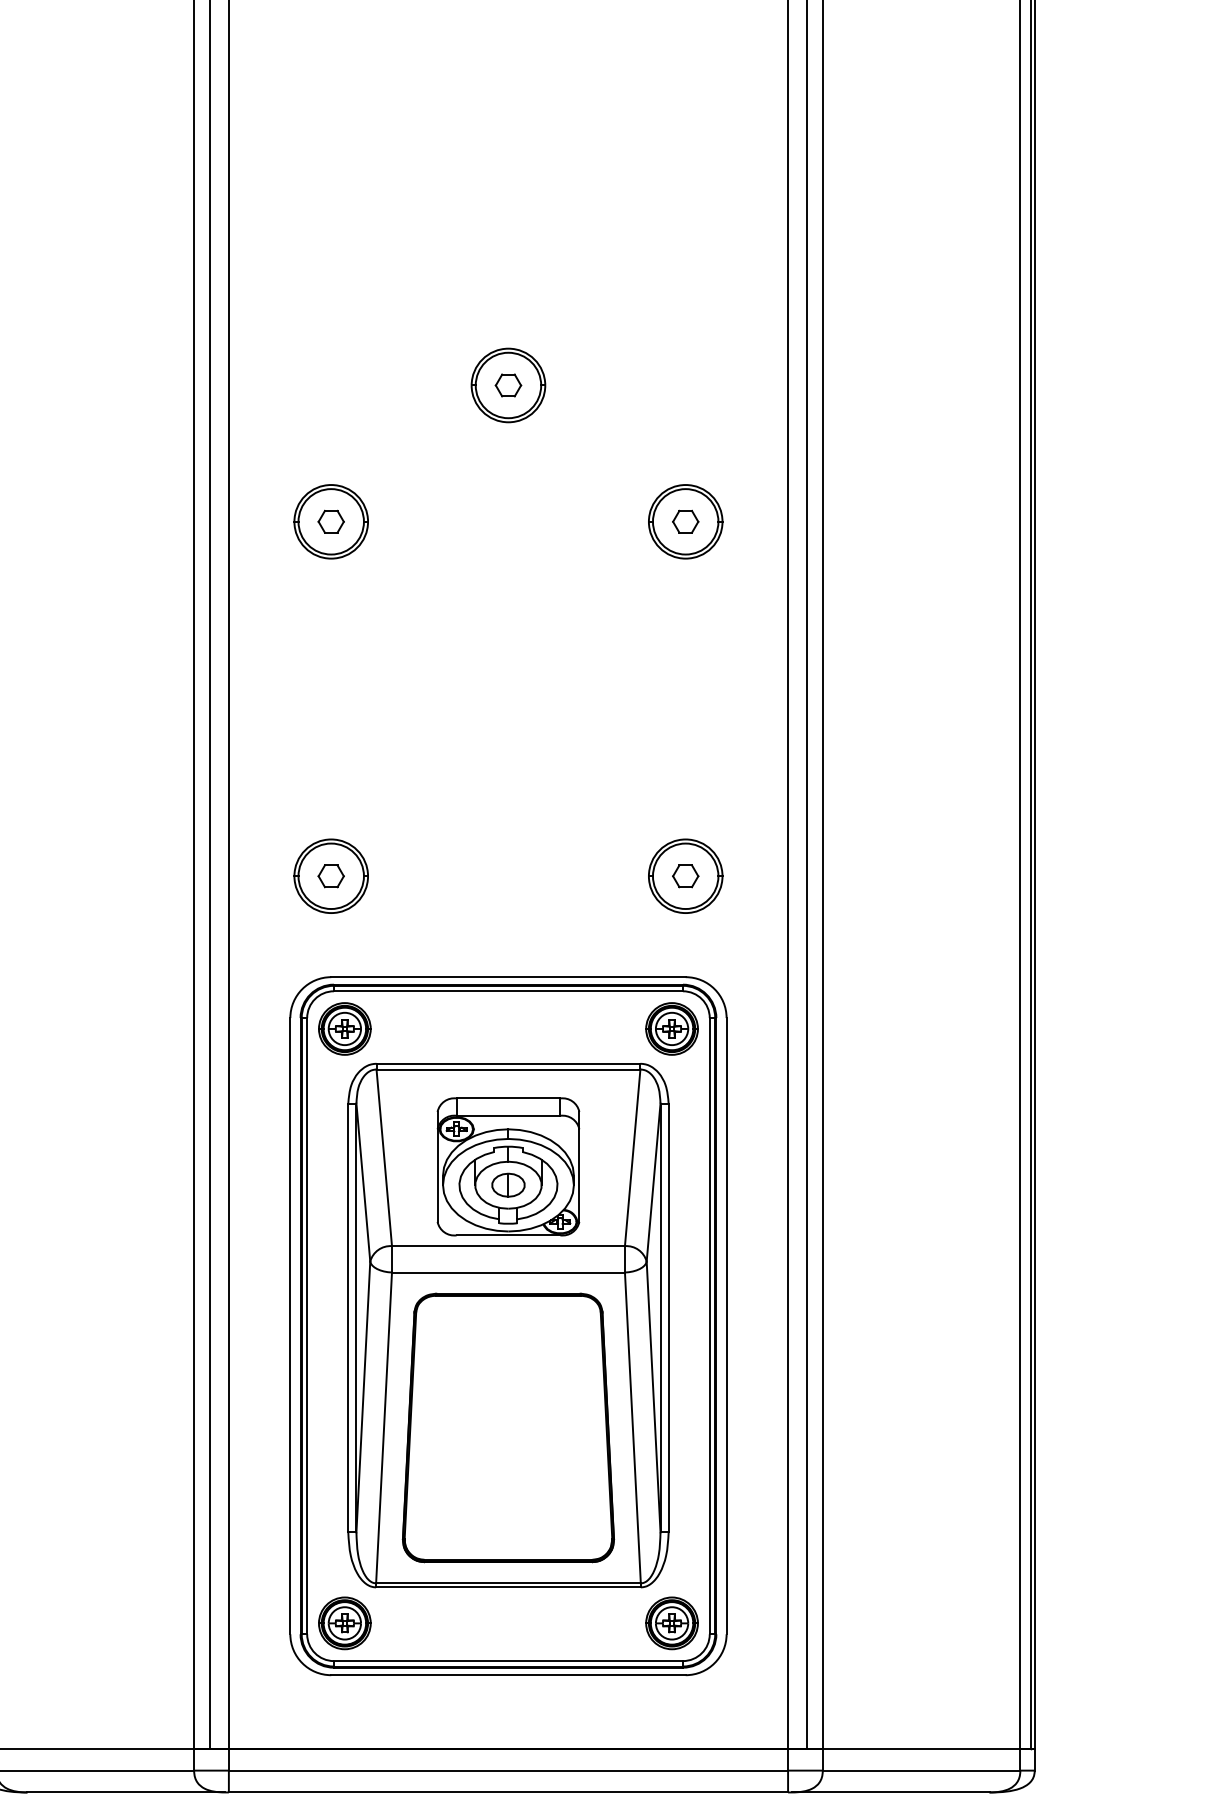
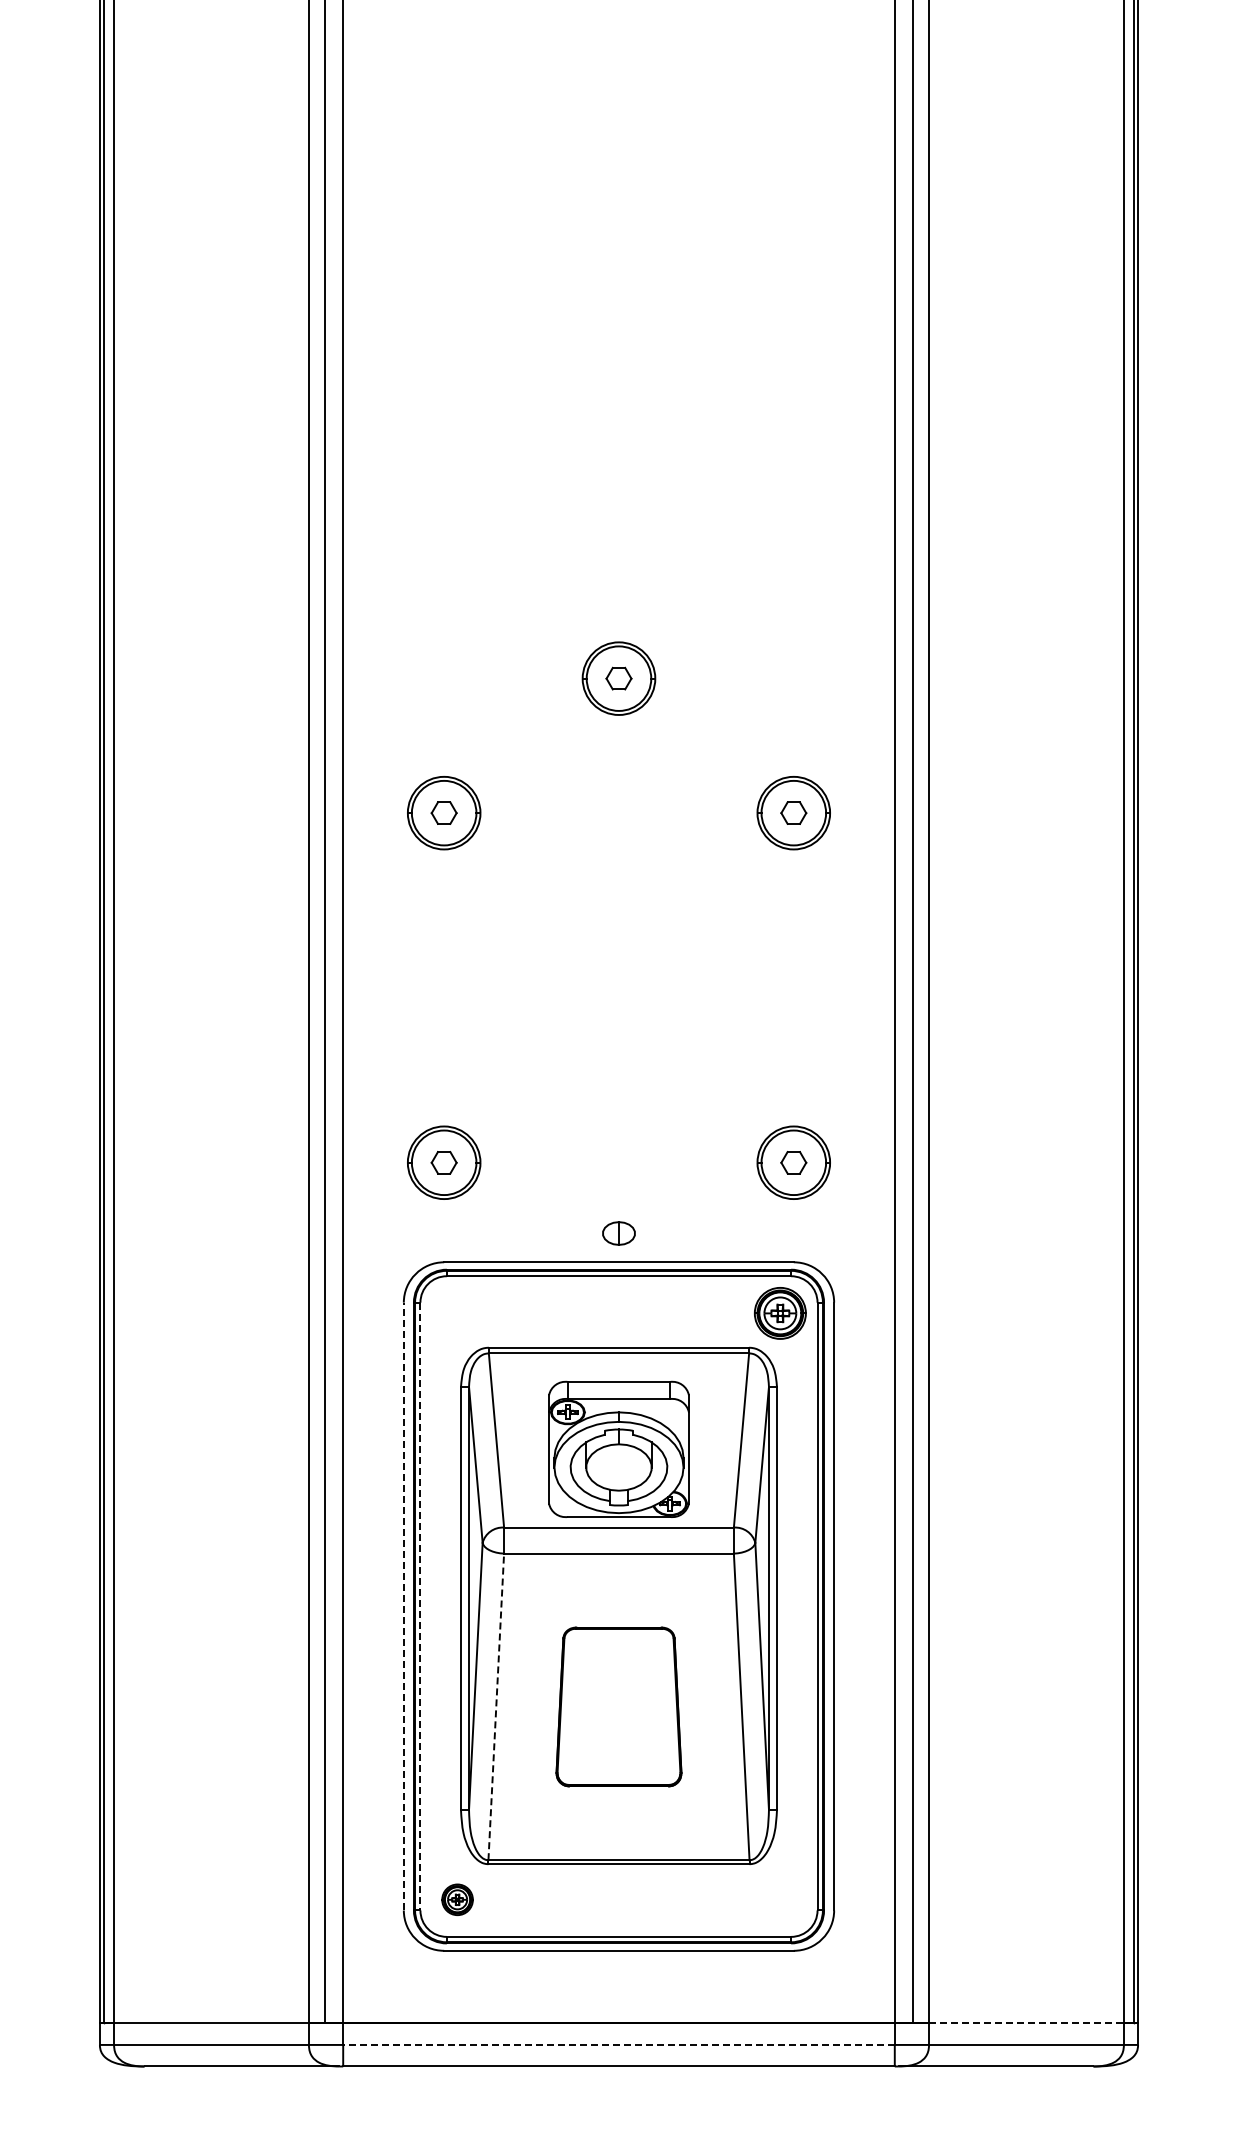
part: (344, 1029) -> (457, 1313), removed
part: (507, 1185) -> (618, 1233), moved
line: (290, 1326) -> (403, 1606), solid -> dashed
line: (307, 1326) -> (420, 1606), solid -> dashed
line: (384, 1427) -> (496, 1706), solid -> dashed
part: (507, 1427) -> (618, 1706), size x0.6
part: (344, 1623) -> (457, 1899), size x0.6
part: (672, 1623) -> (780, 1899), removed
line: (921, 1748) -> (1026, 2023), solid -> dashed
line: (507, 1770) -> (618, 2044), solid -> dashed

